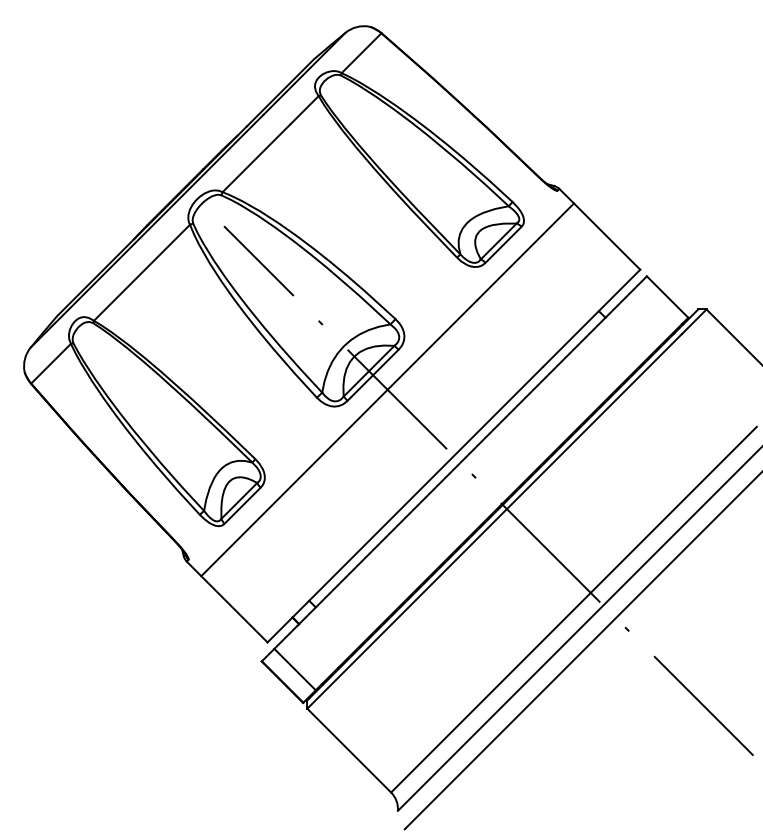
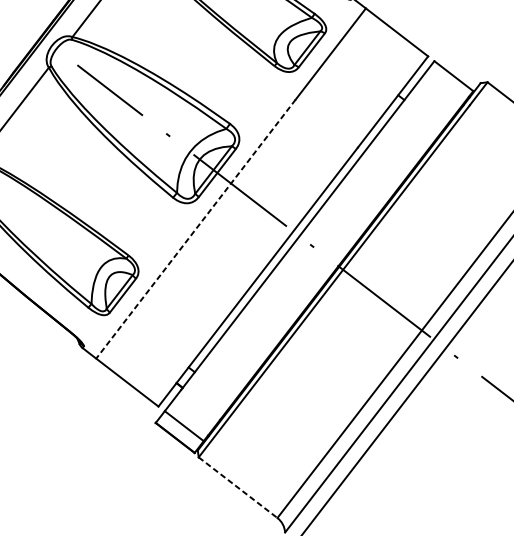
line: (339, 438) -> (196, 229), solid -> dashed
line: (349, 750) -> (238, 487), solid -> dashed

